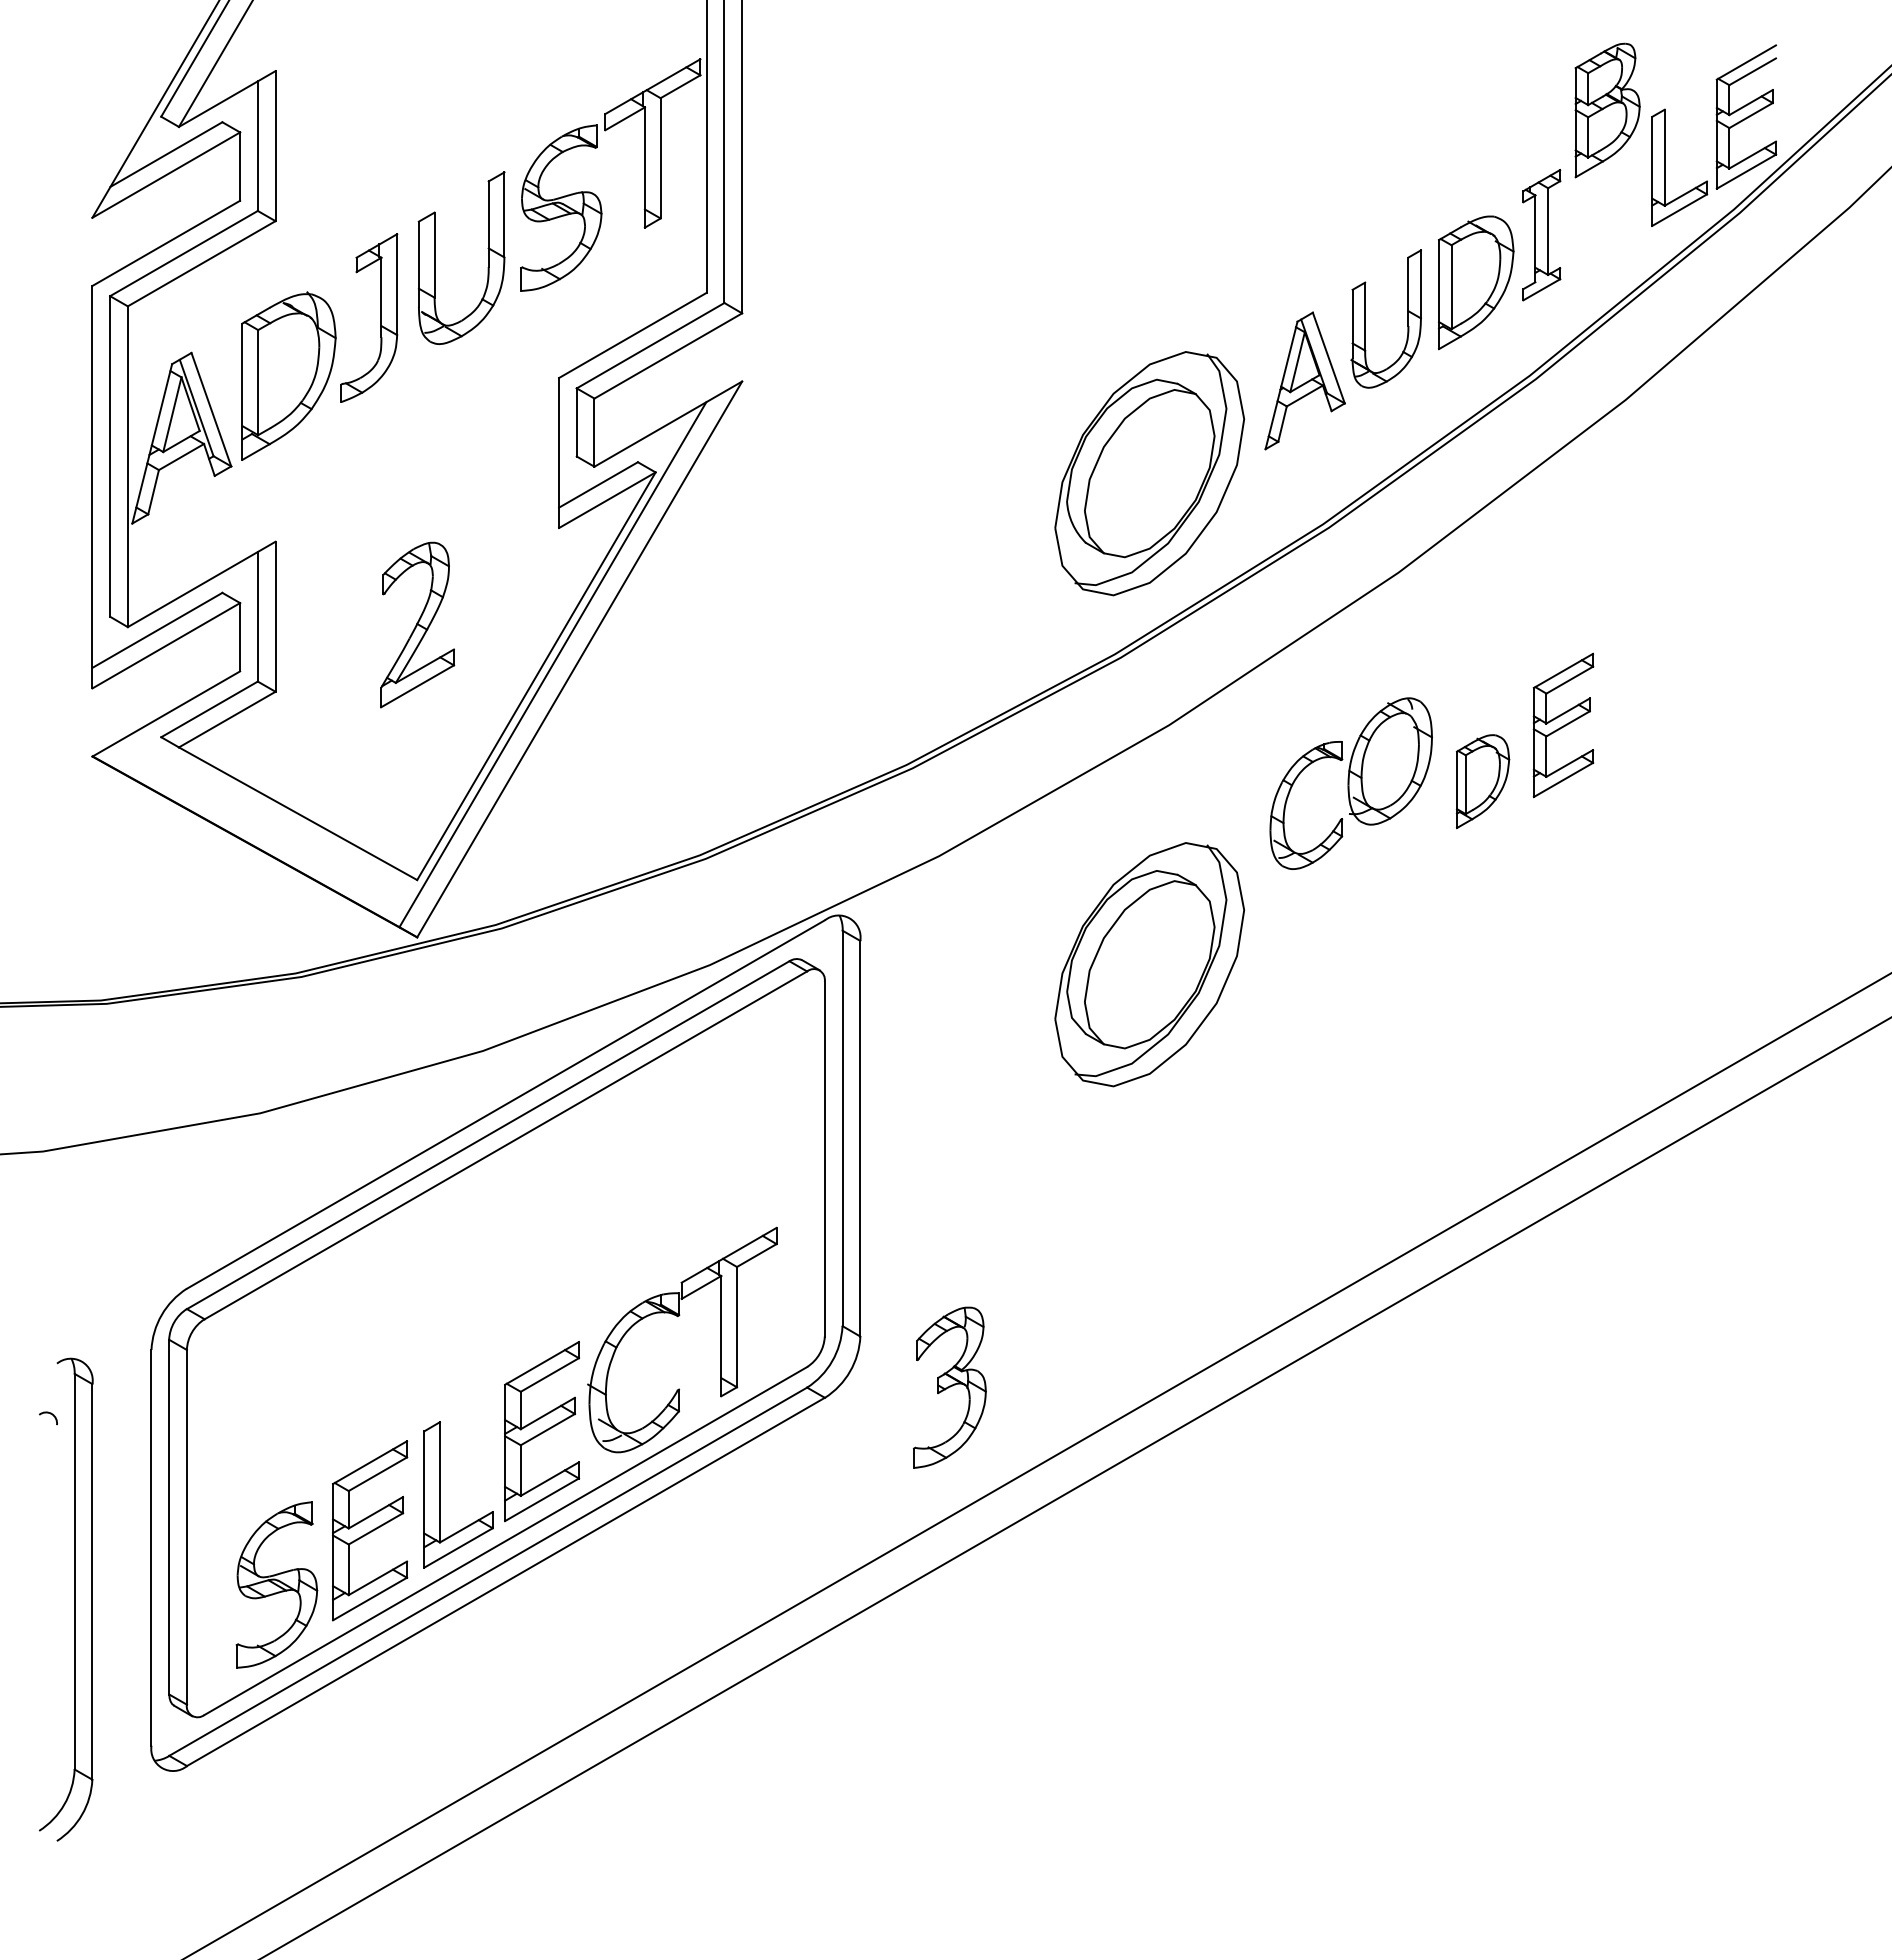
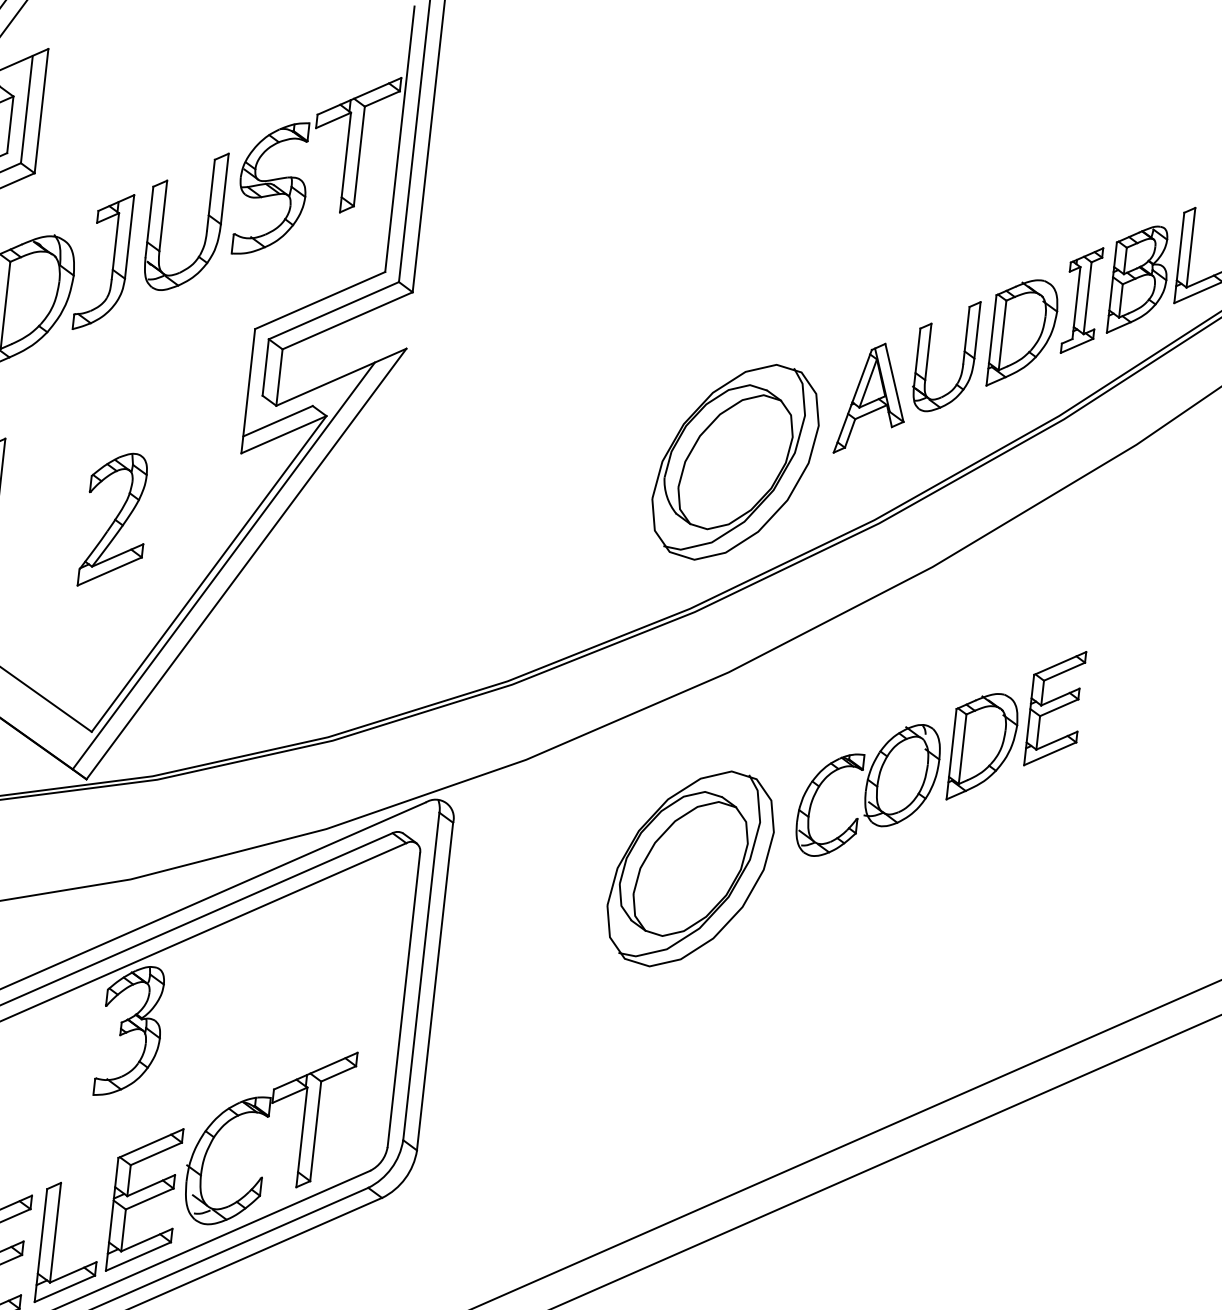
part: (1607, 110) -> (1139, 280), moved
part: (1482, 781) -> (983, 747), size x1.43
part: (1350, 783) -> (867, 790), moved
part: (949, 1387) -> (130, 1031), moved

